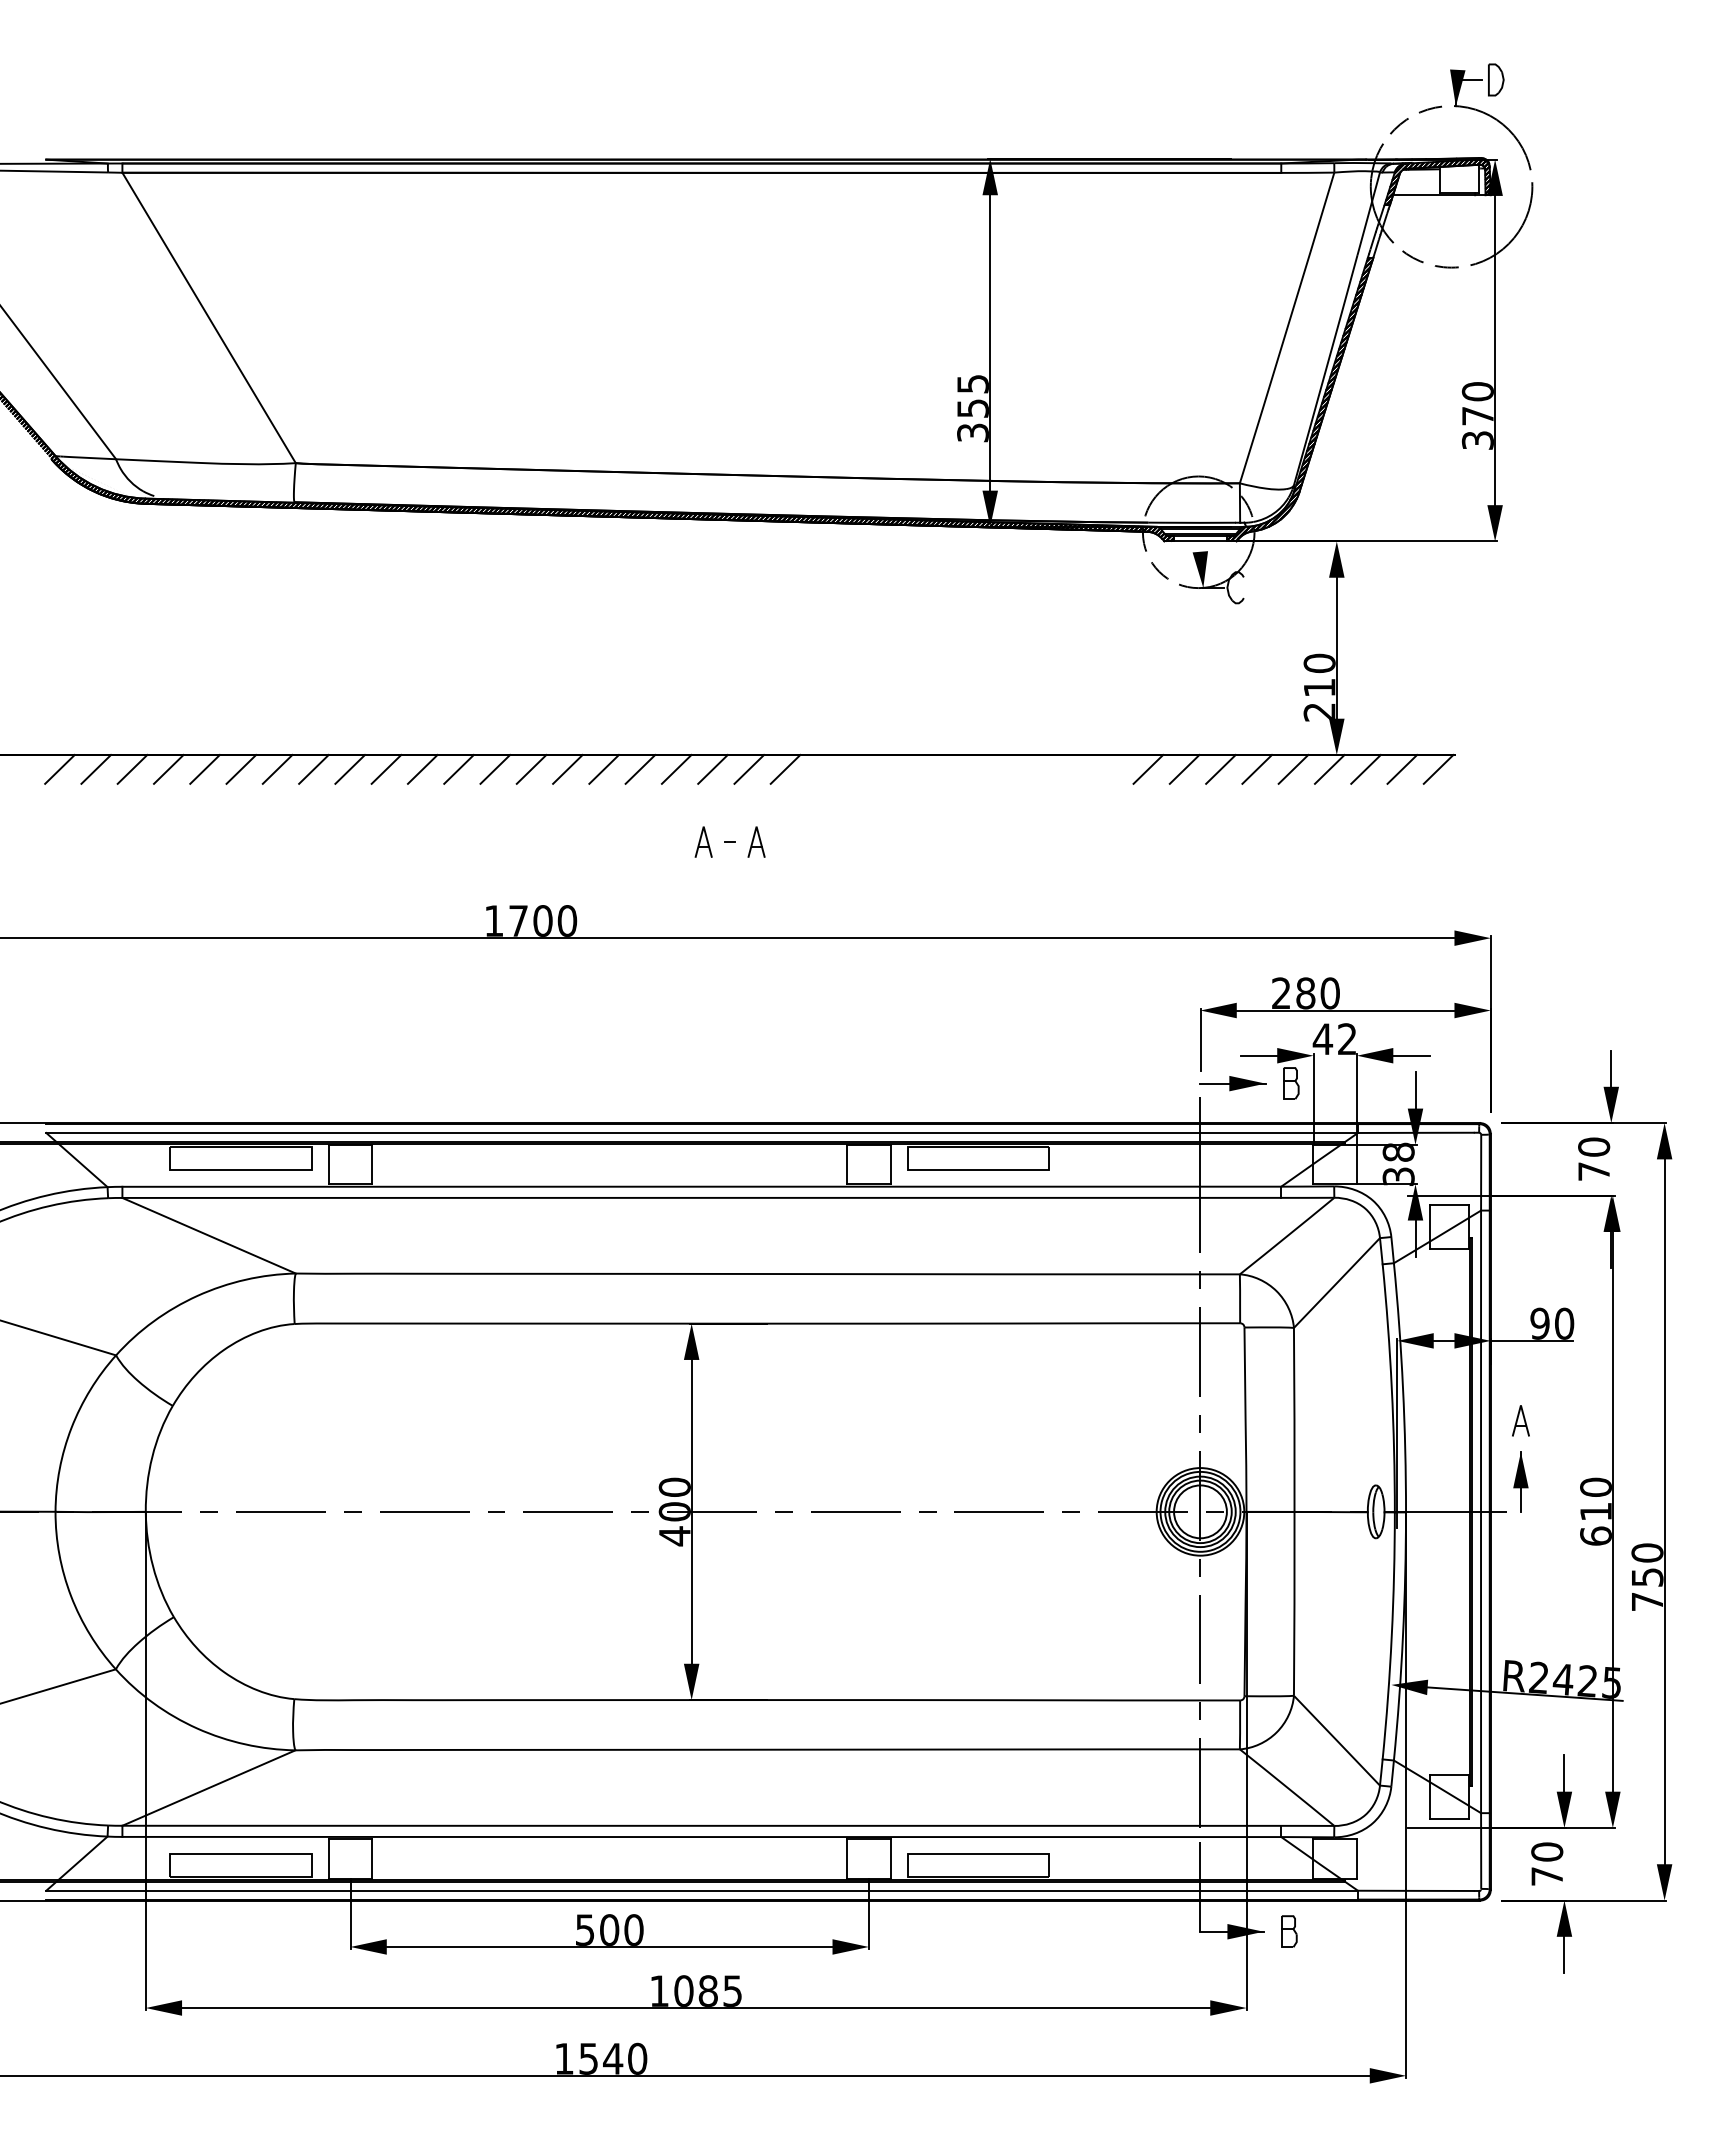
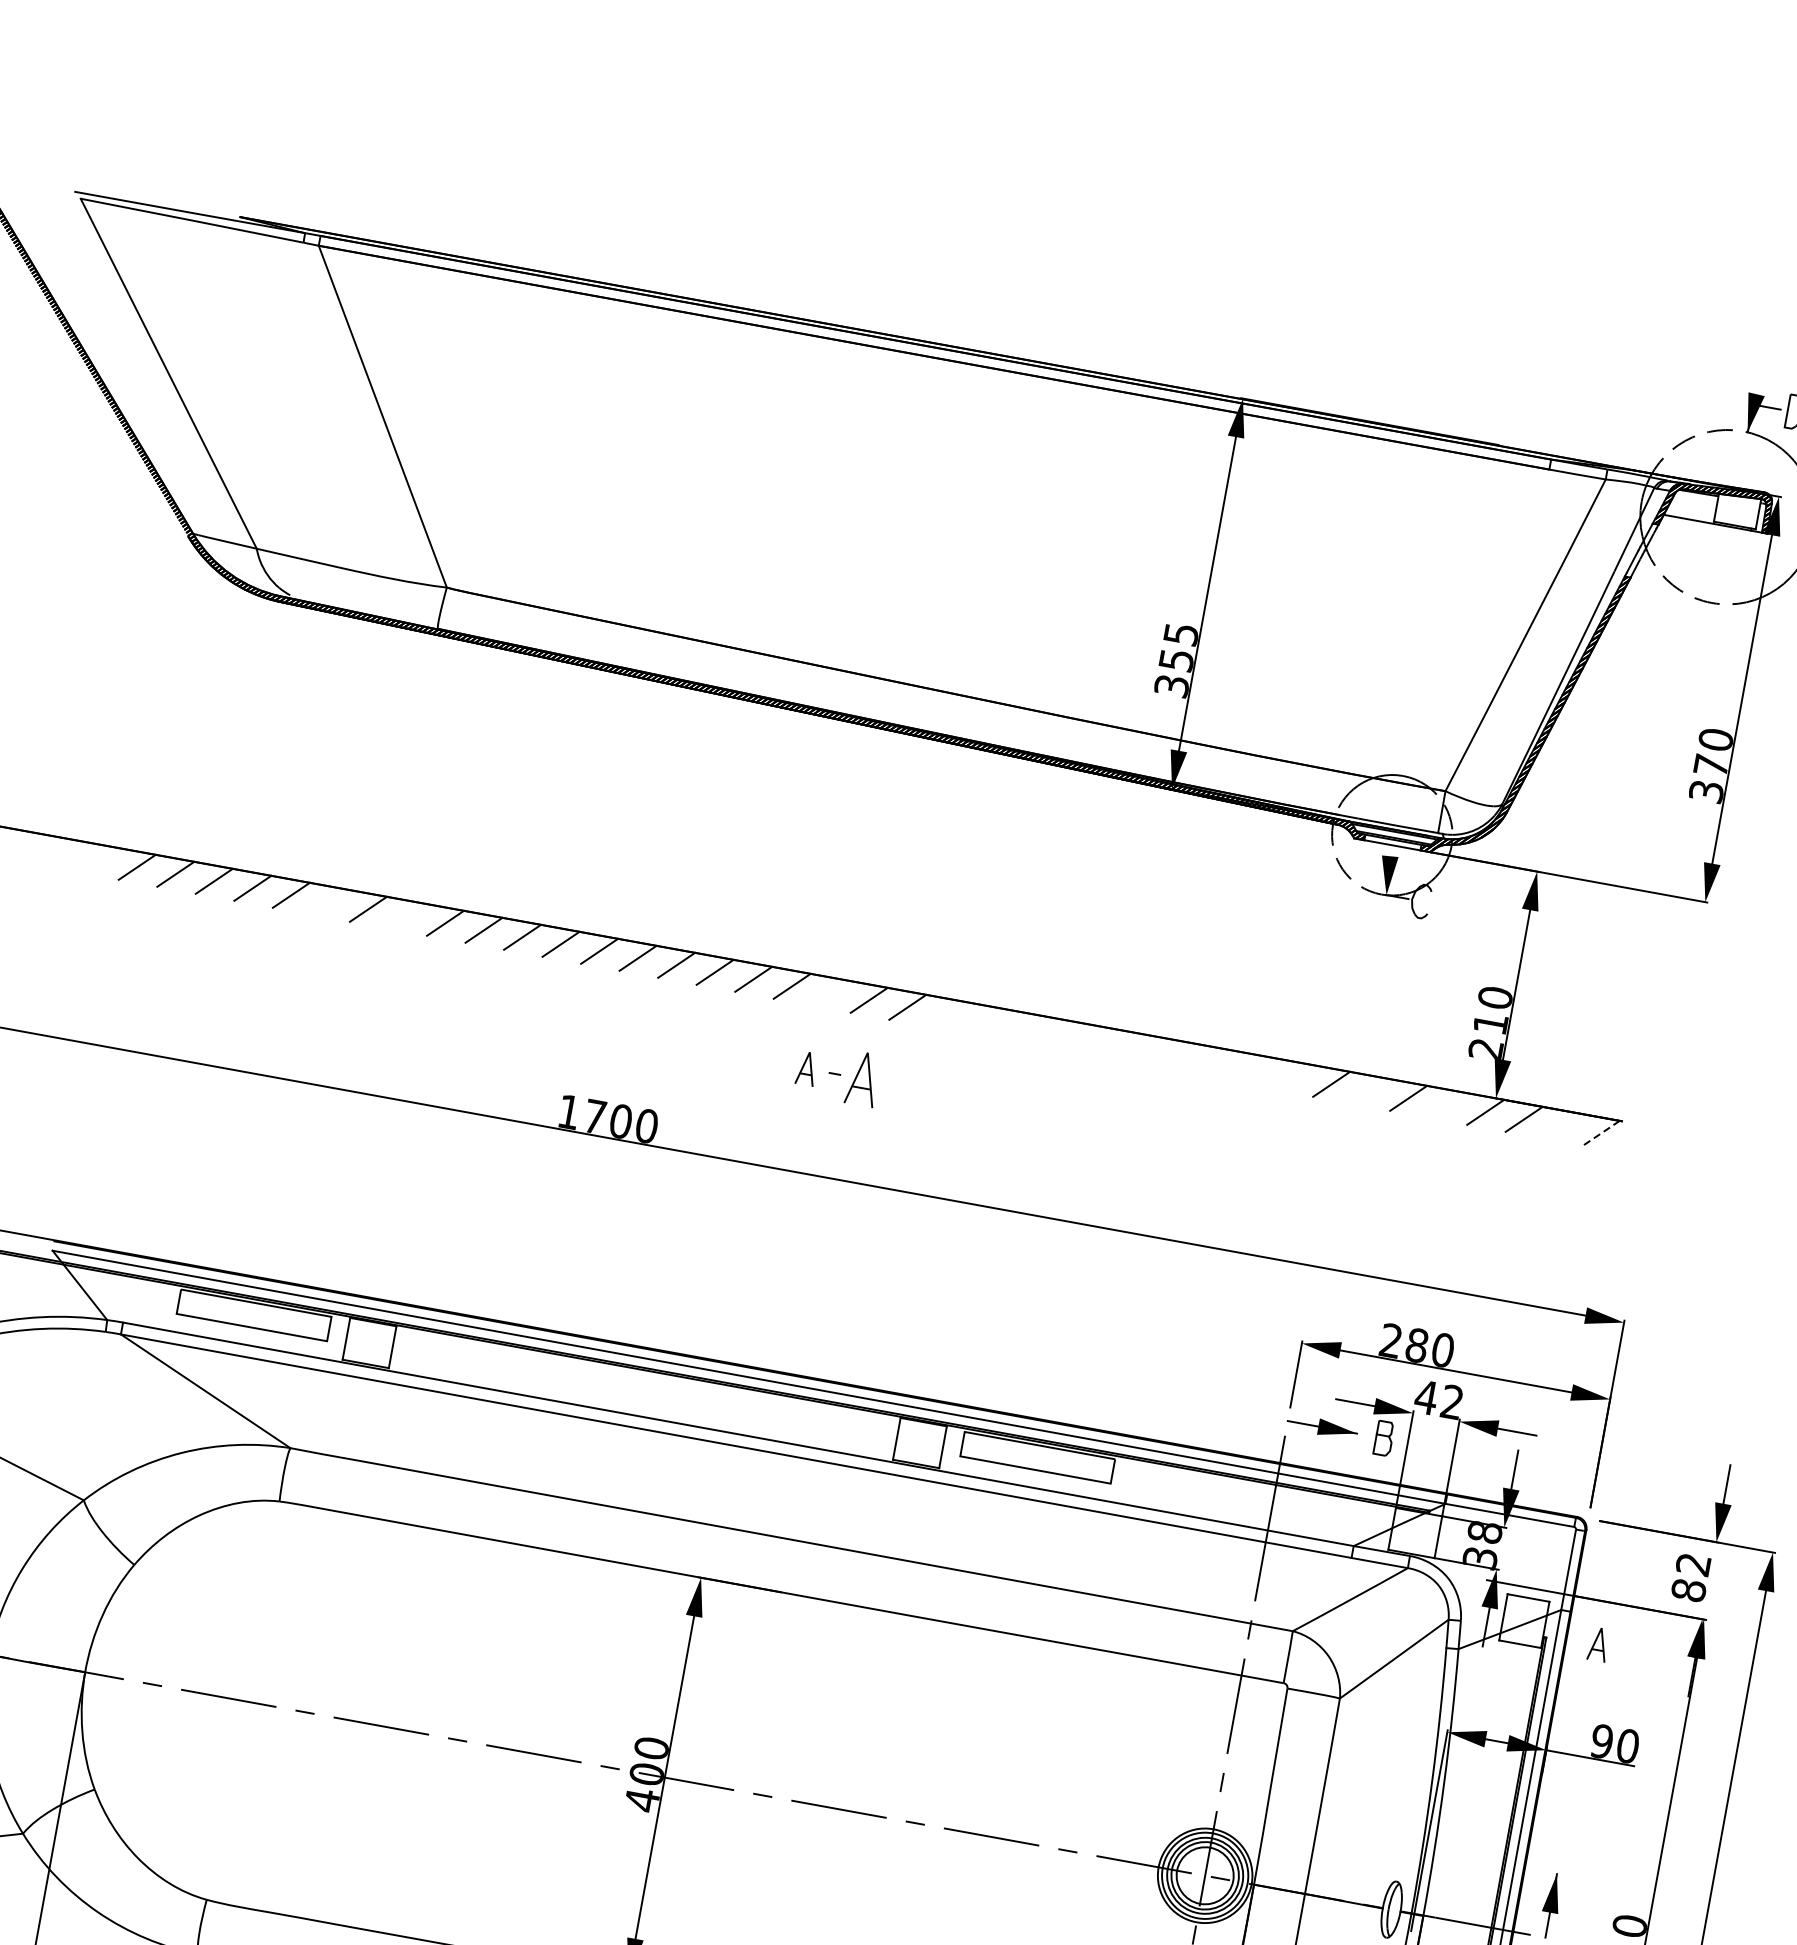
line: (241, 768) -> (330, 901), removed
line: (313, 768) -> (406, 915), removed
line: (712, 768) -> (830, 992), removed
line: (1148, 768) -> (1293, 1076), removed
line: (1220, 768) -> (1369, 1090), removed
line: (1293, 768) -> (1447, 1104), removed
line: (1402, 768) -> (1563, 1125), removed
line: (1438, 769) -> (1601, 1133), solid -> dashed
part: (756, 841) -> (863, 1078), size x1.6
text: (1594, 1159) -> (1691, 1577), 70 -> 82
part: (1520, 1420) -> (1598, 1644), moved

